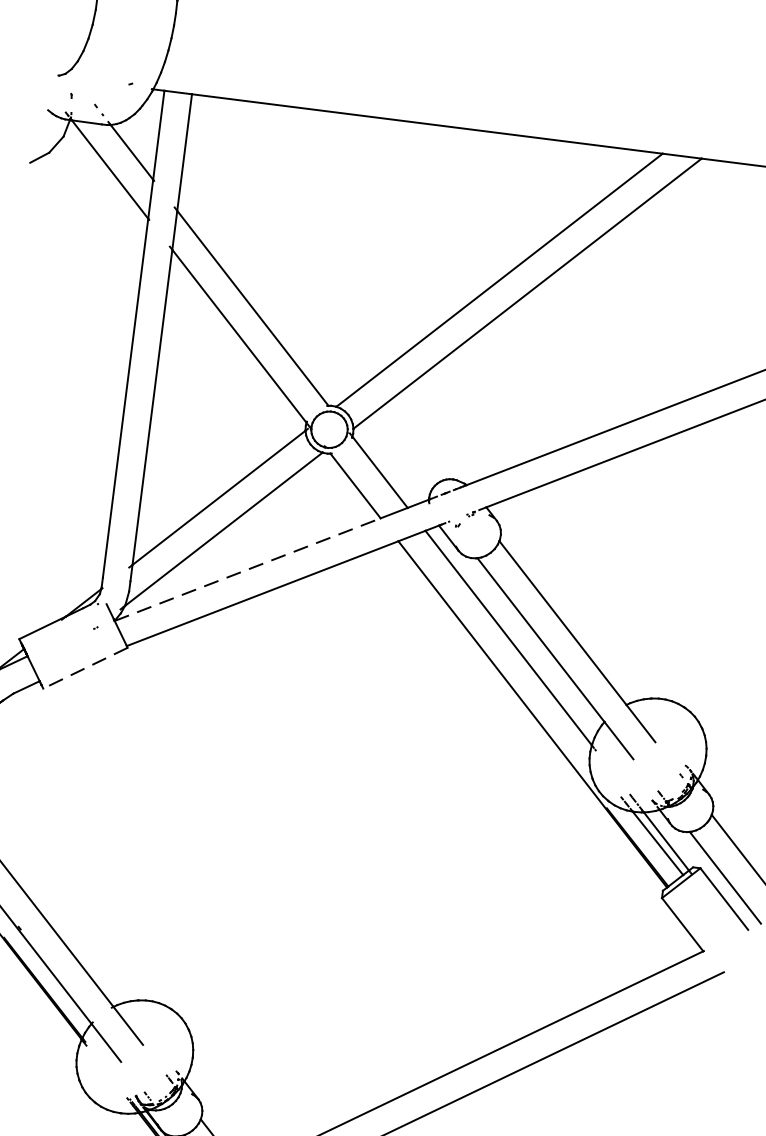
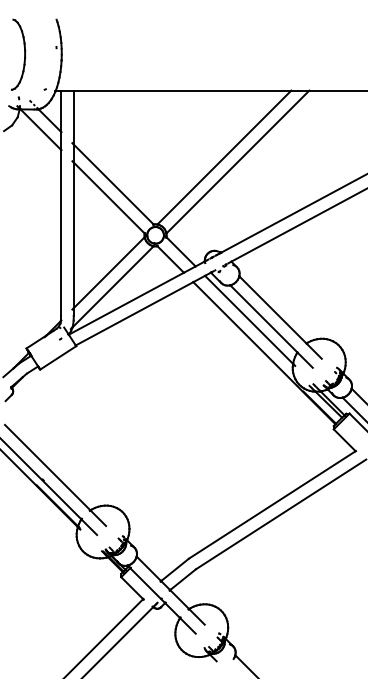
line: (247, 569) -> (126, 303), dashed -> solid
line: (86, 667) -> (58, 357), dashed -> solid

